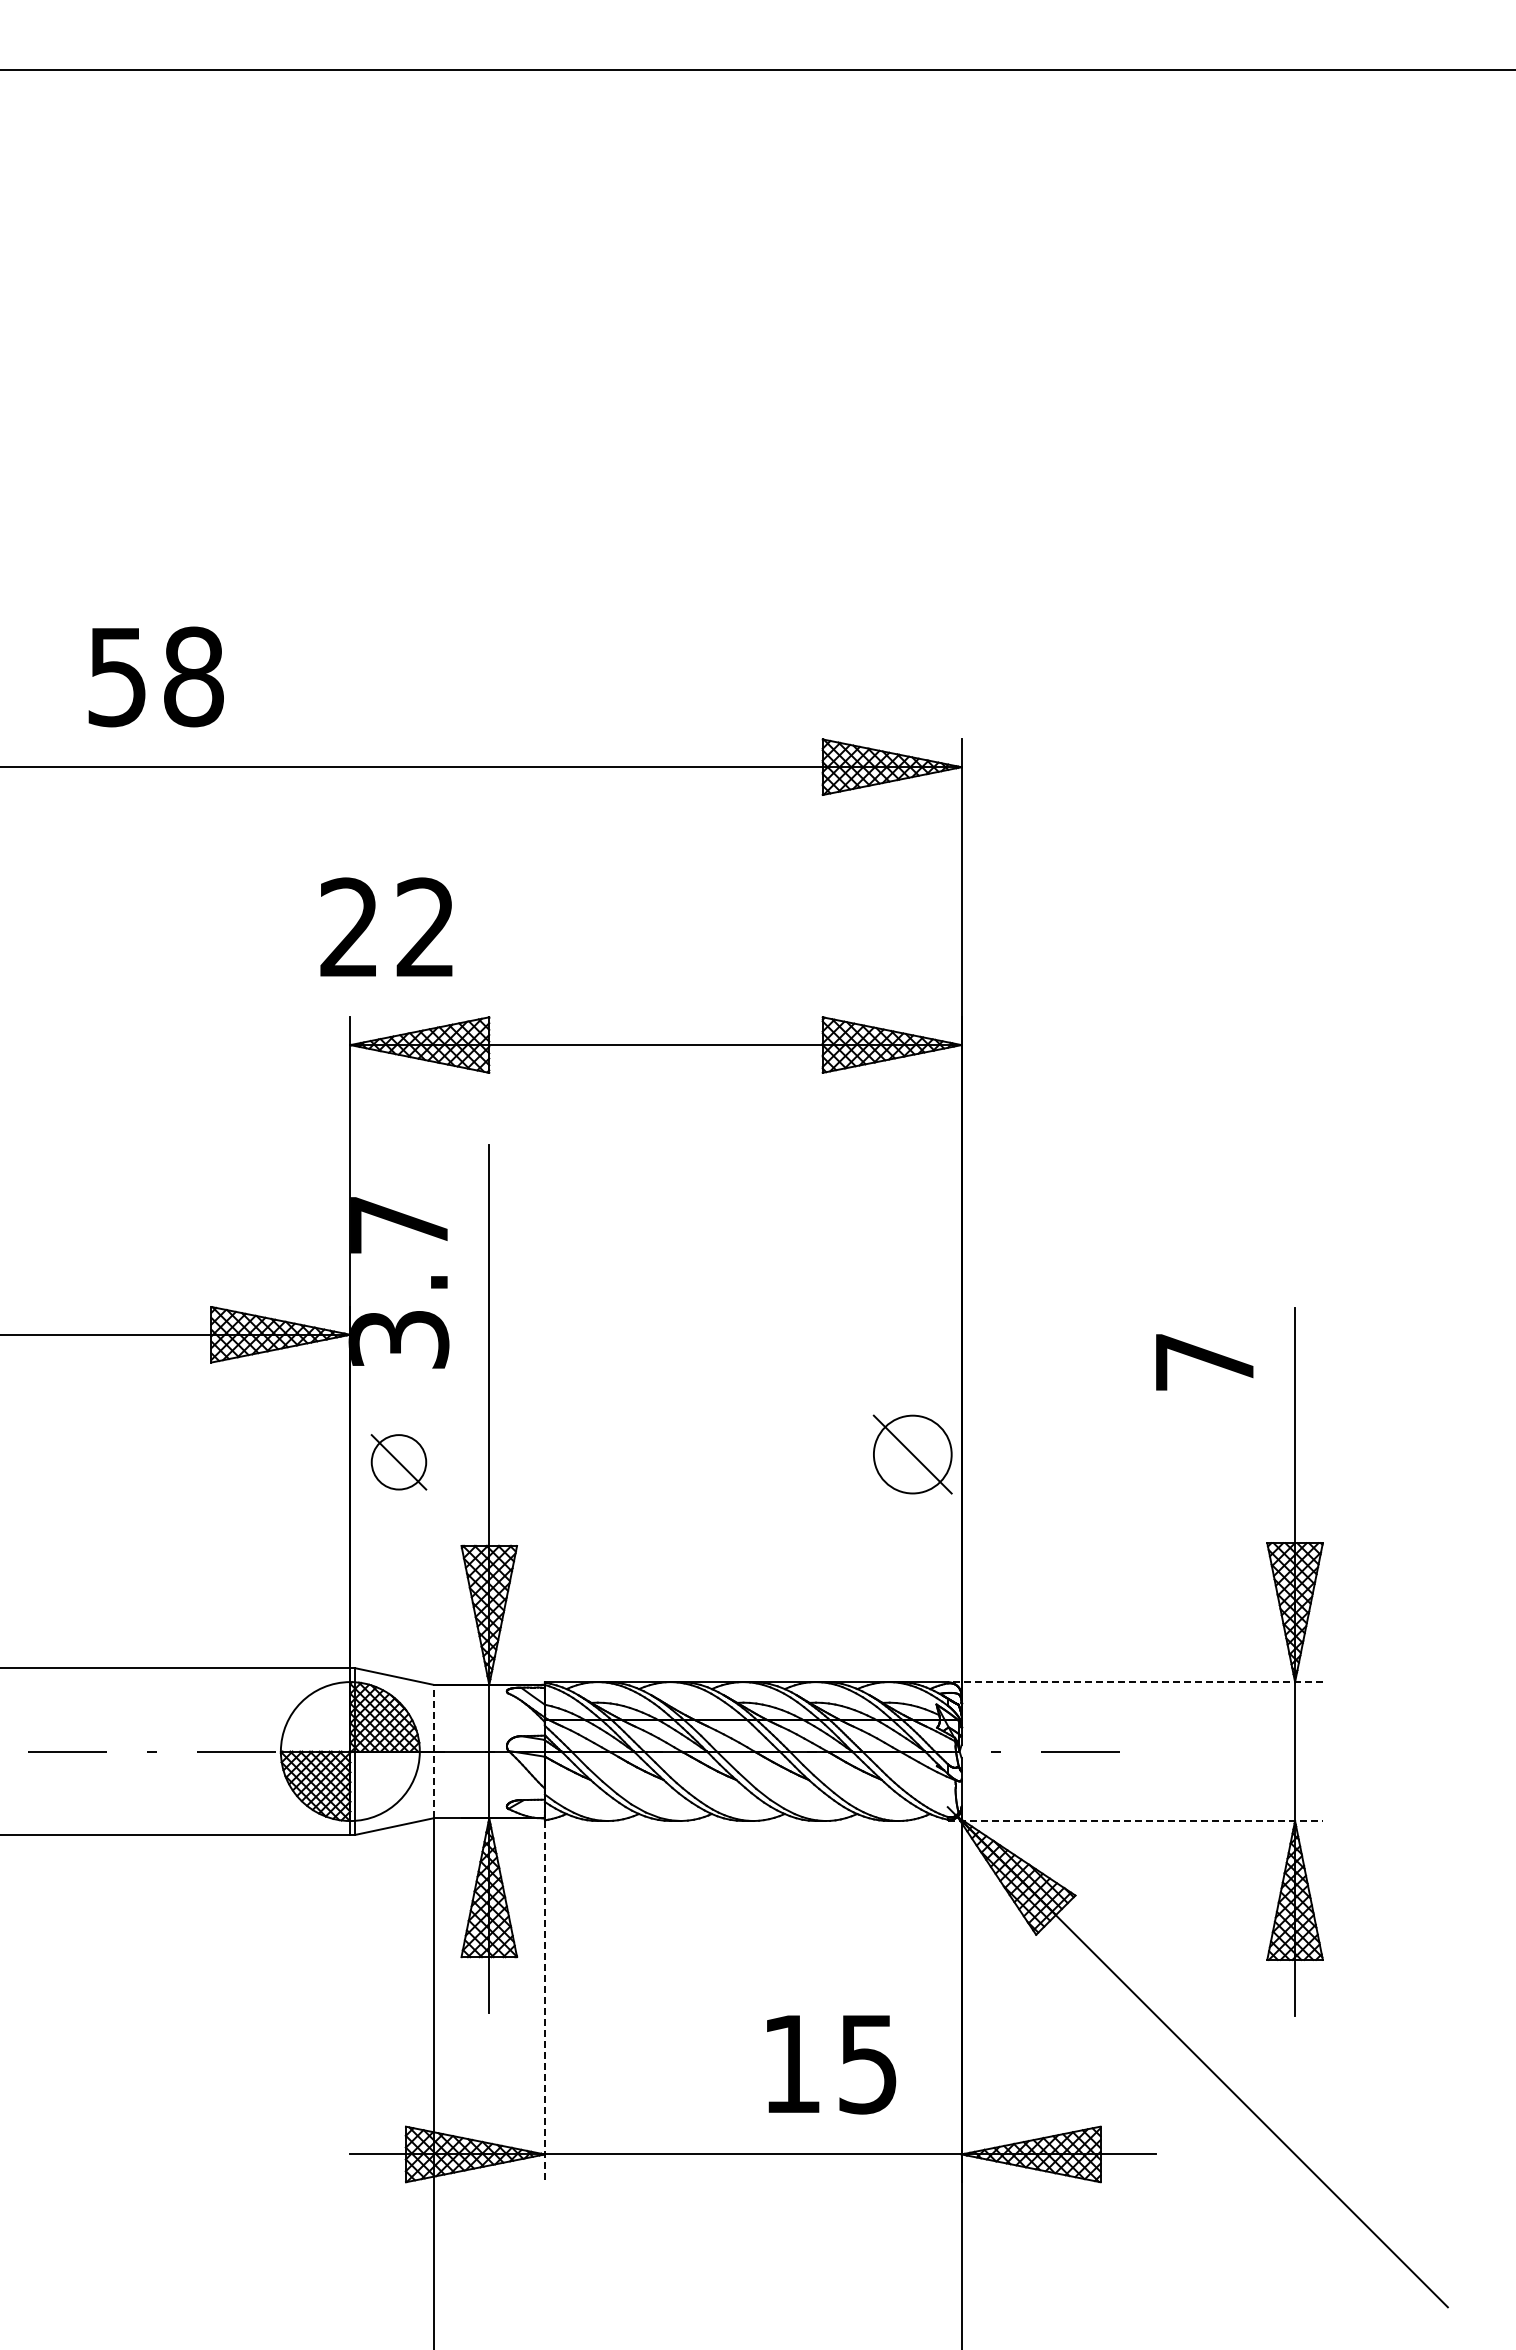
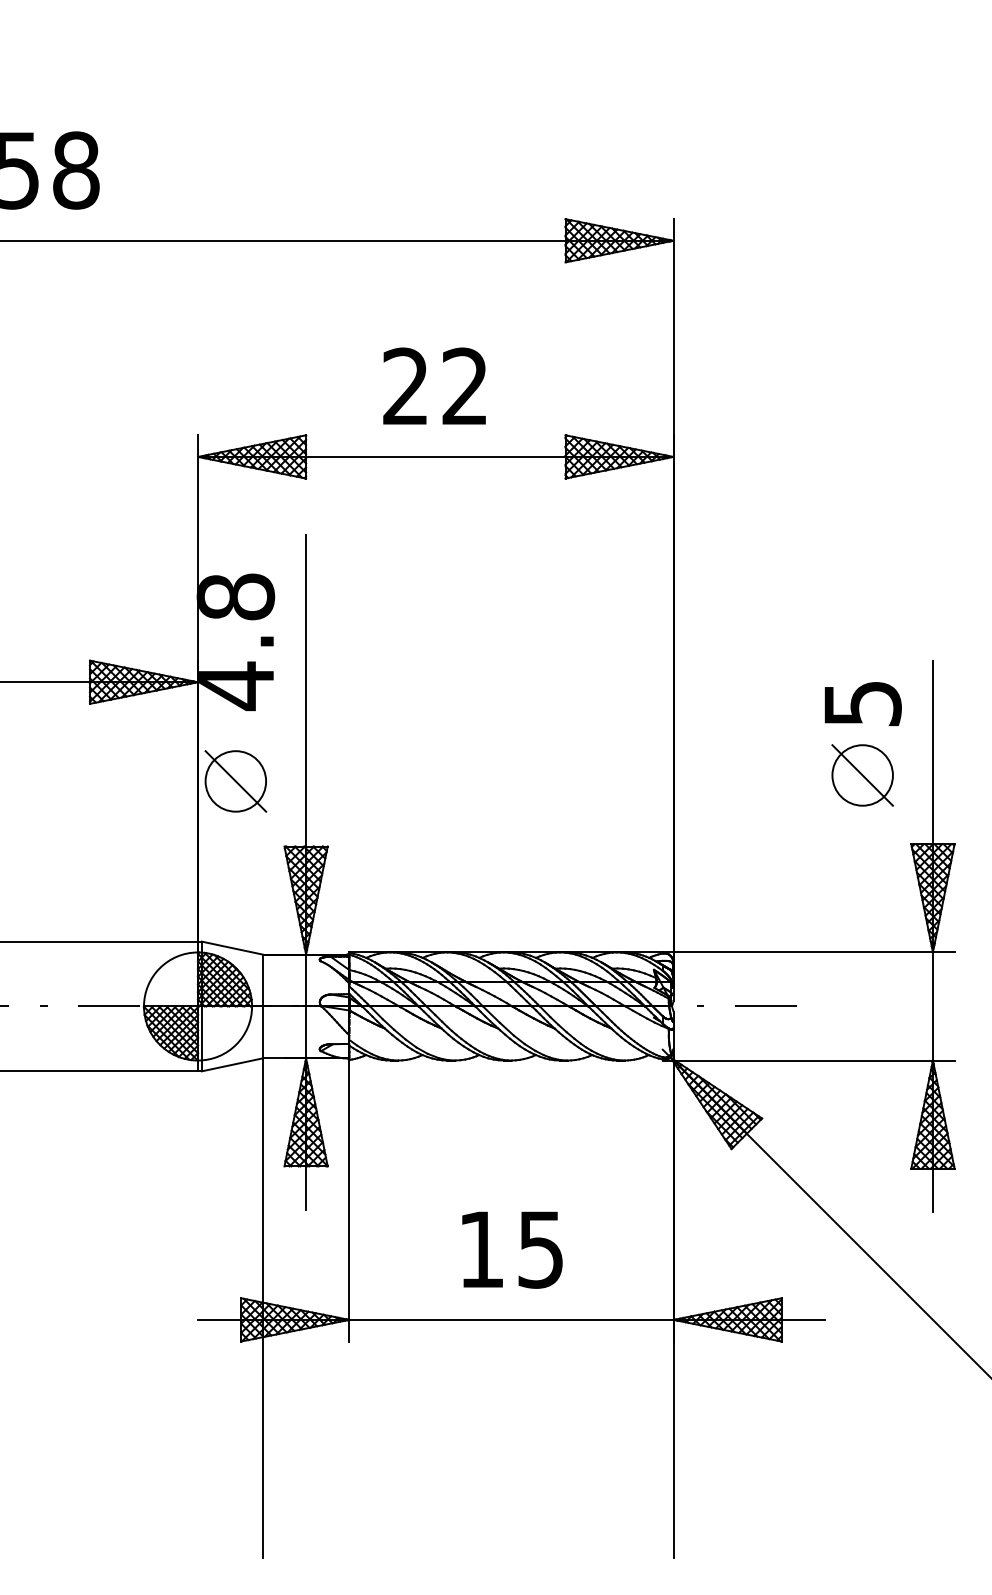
text: (386, 926) -> (434, 385), moved
text: (398, 1283) -> (235, 642), 3.7 -> 4.8
text: (1205, 1362) -> (863, 703), 7 -> 5
part: (912, 1454) -> (862, 775), moved
part: (398, 1462) -> (235, 781), size x1.43
line: (1135, 1682) -> (808, 952), dashed -> solid
line: (433, 1751) -> (262, 1006), dashed -> solid
line: (1135, 1821) -> (808, 1060), dashed -> solid
line: (544, 2001) -> (349, 1200), dashed -> solid
text: (831, 2064) -> (512, 1249), moved

